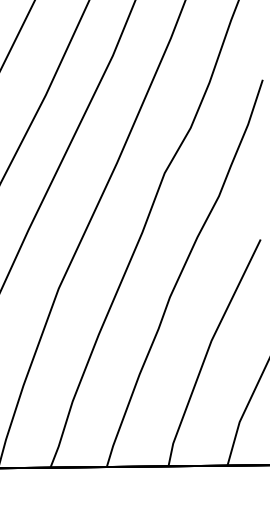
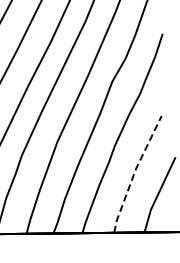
line: (207, 349) -> (134, 172), solid -> dashed

